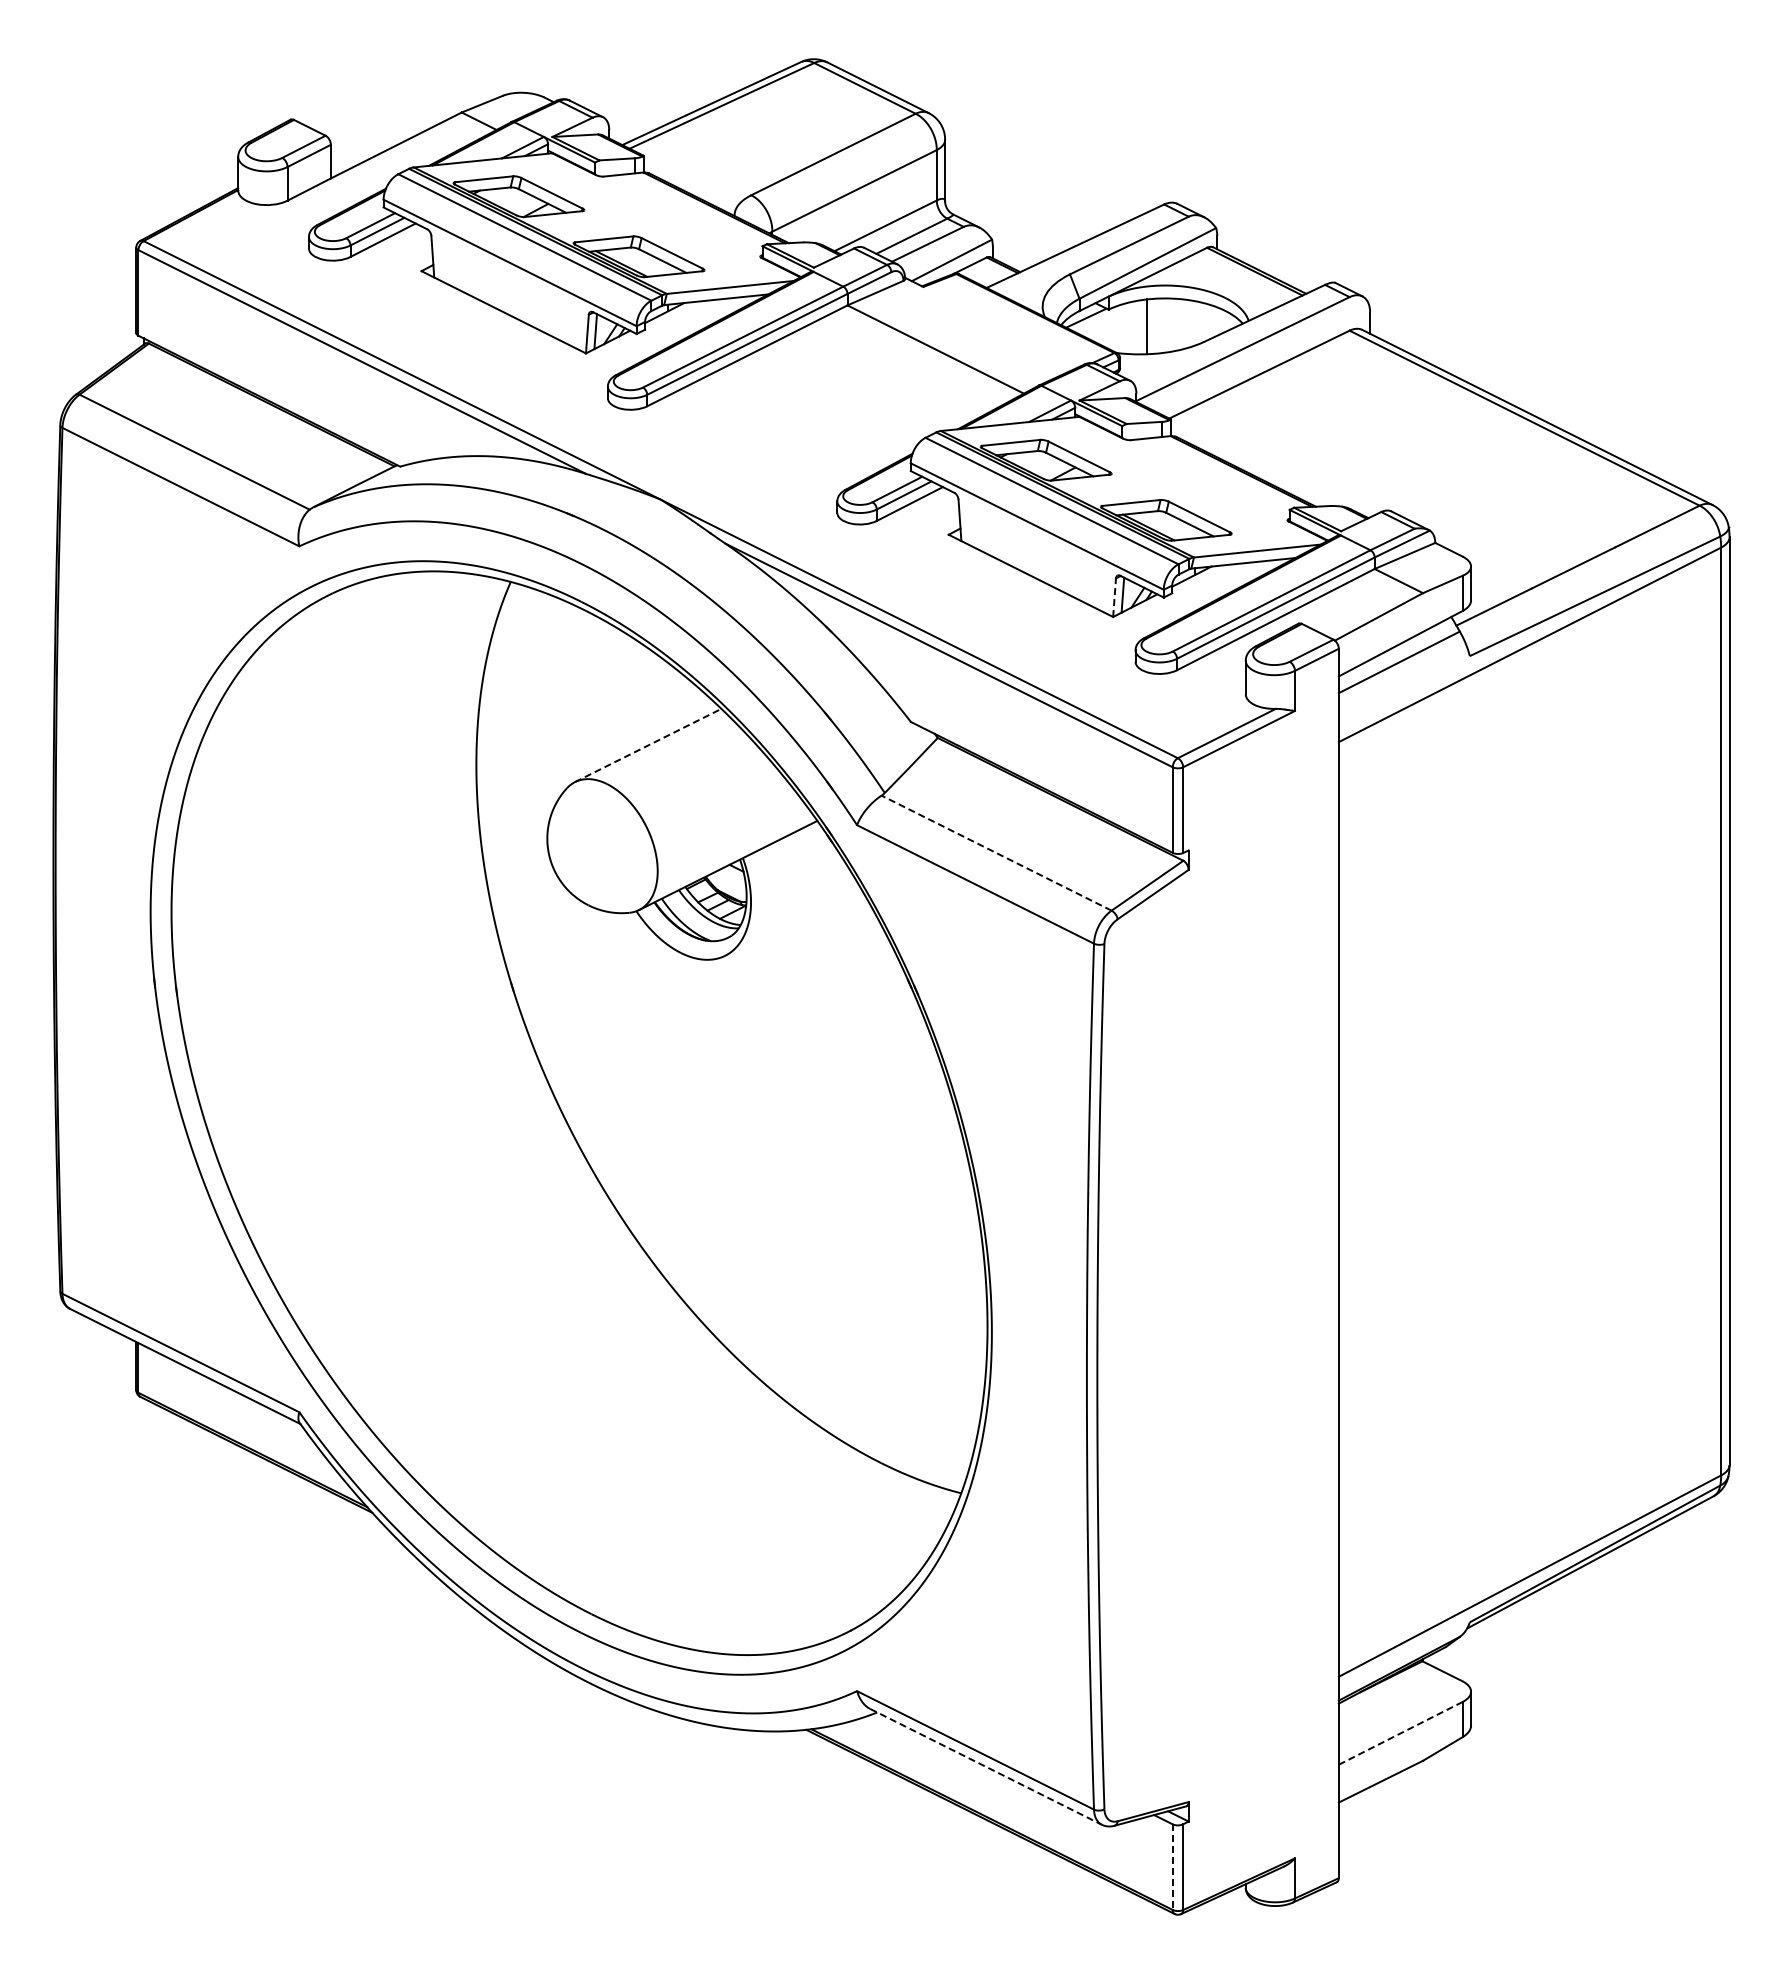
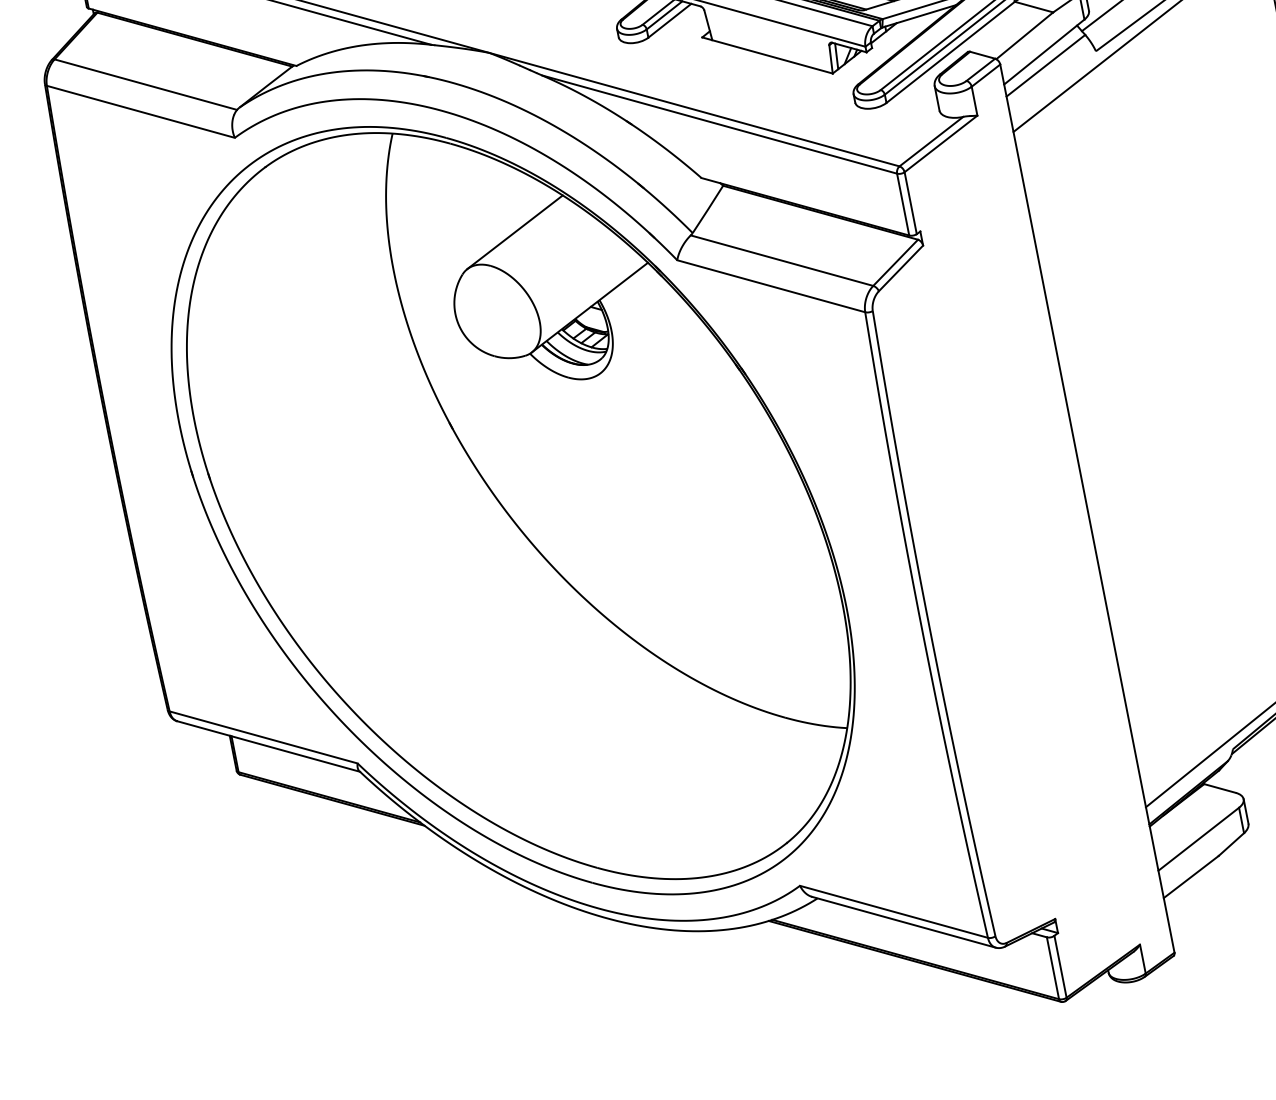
line: (1114, 597) -> (830, 59), dashed -> solid
line: (648, 745) -> (515, 232), dashed -> solid
line: (996, 853) -> (781, 260), dashed -> solid
line: (1400, 1733) -> (1198, 839), dashed -> solid
line: (986, 1767) -> (904, 922), dashed -> solid
line: (1172, 1867) -> (1052, 968), dashed -> solid

